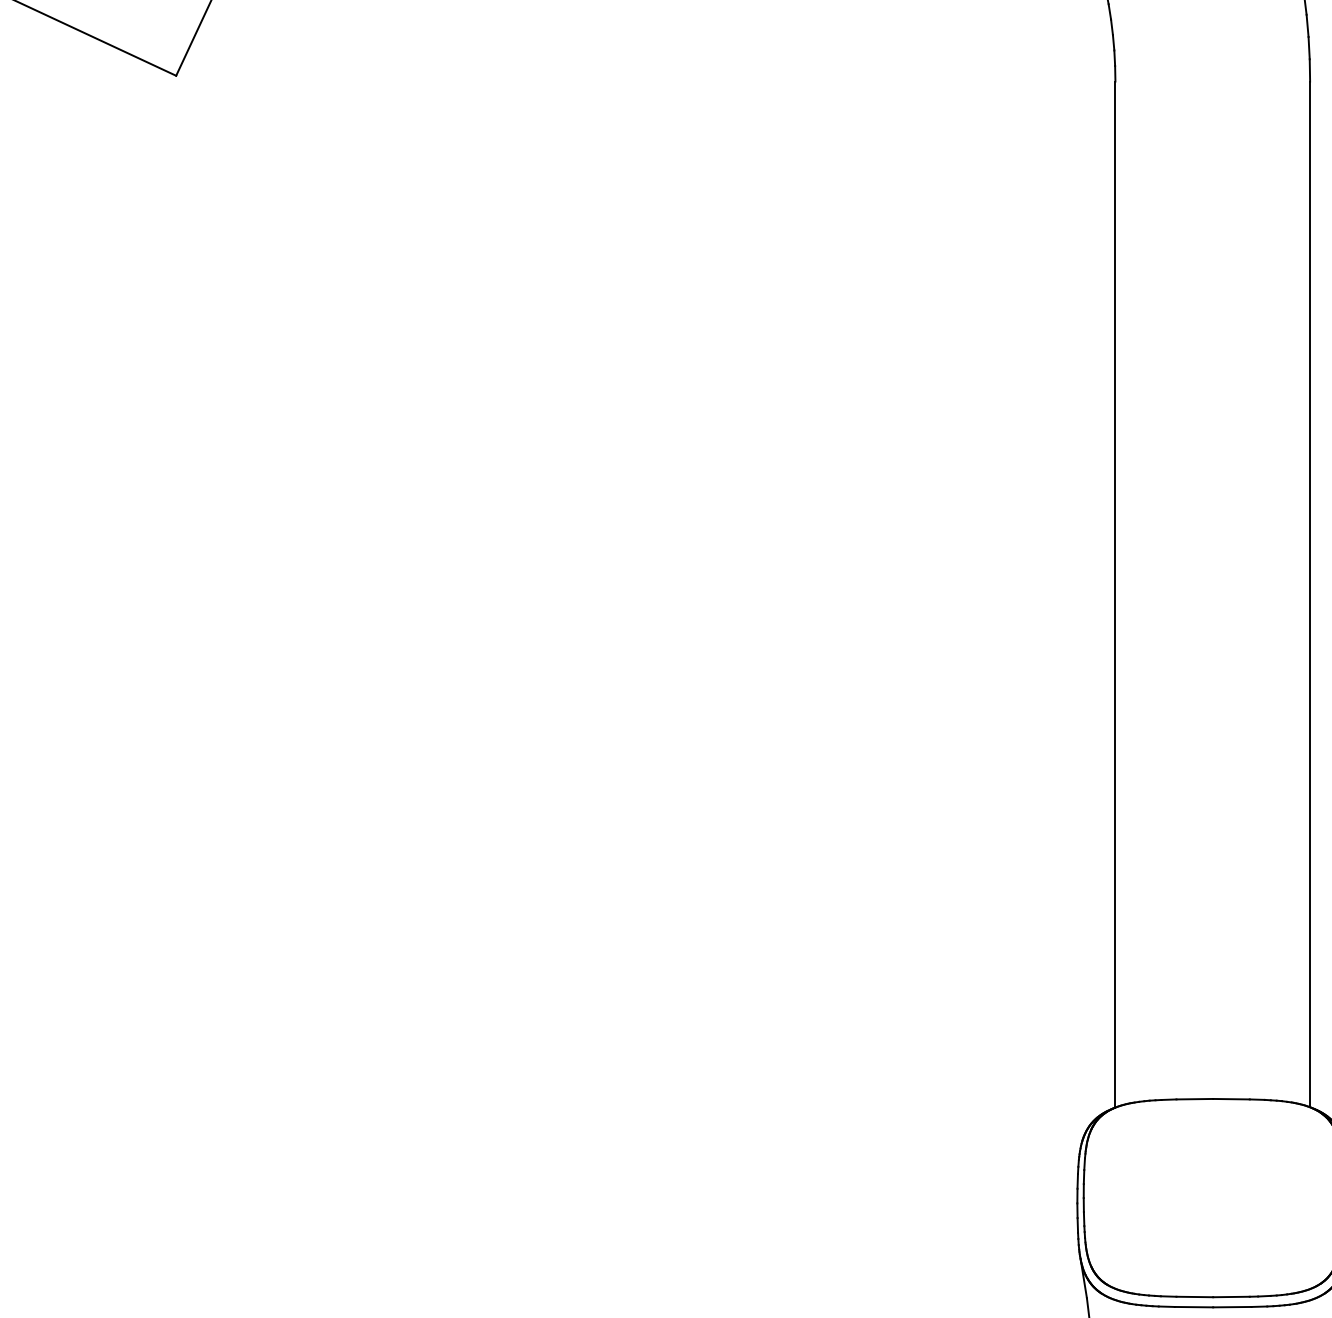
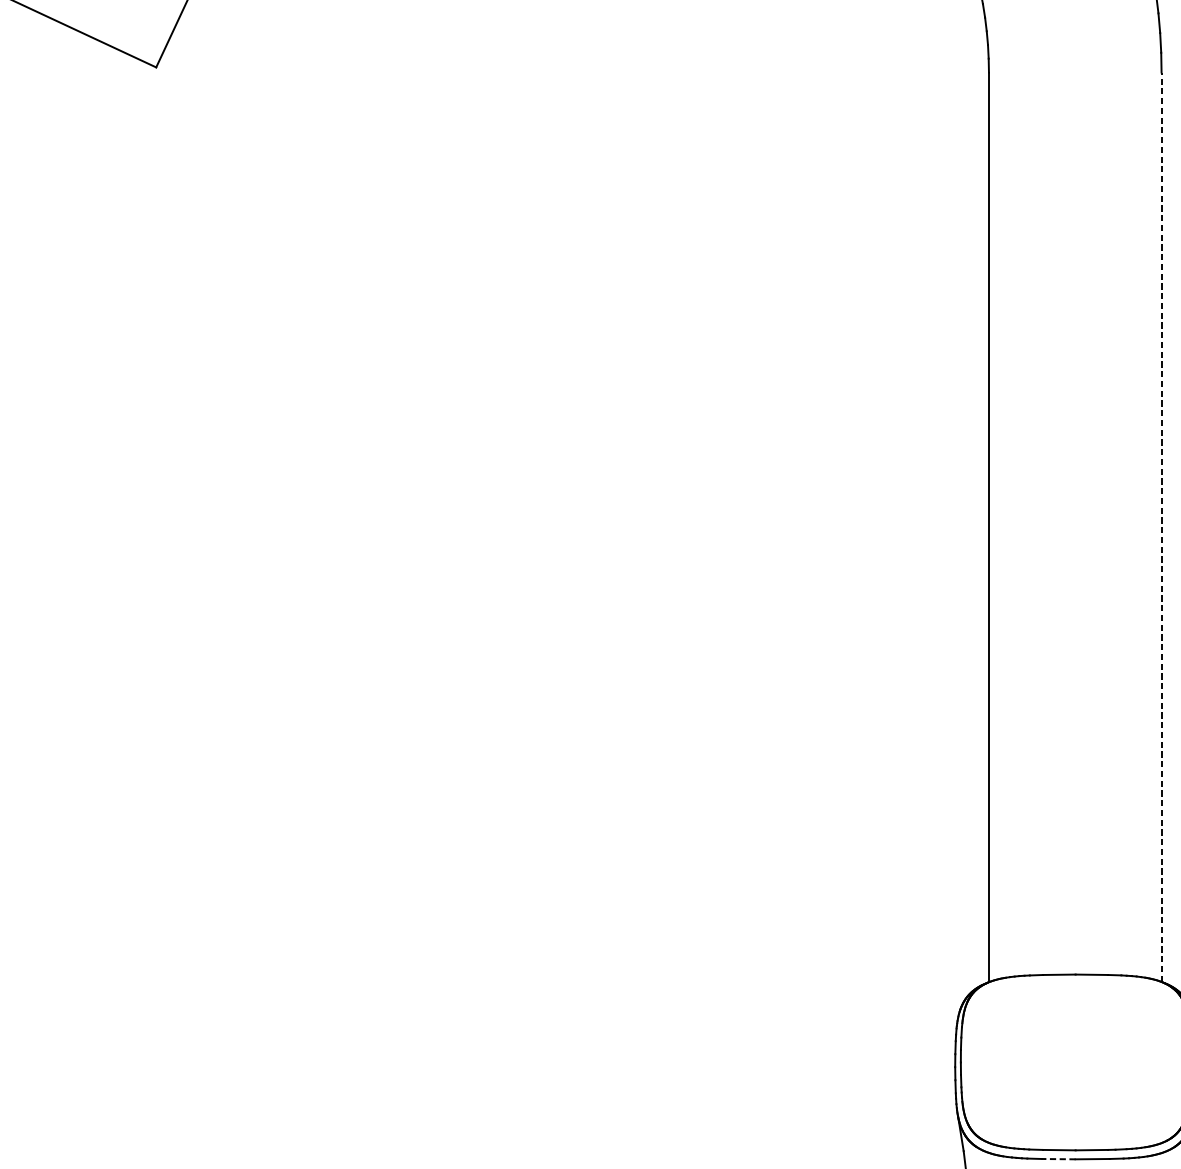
line: (1310, 594) -> (1161, 527), solid -> dashed
line: (1193, 1307) -> (1058, 1159), solid -> dashed

